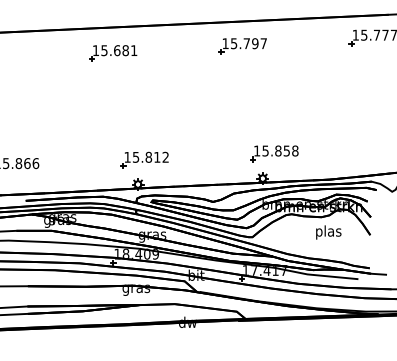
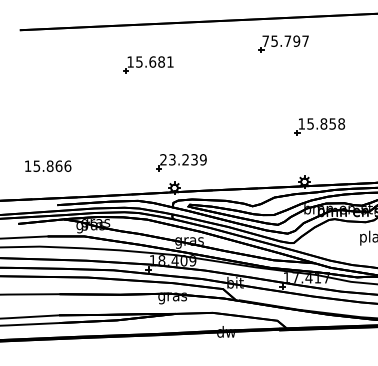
text: (225, 43) -> (265, 41), 15.797 -> 75.797
part: (113, 53) -> (148, 65), moved
part: (274, 153) -> (319, 126), moved
text: (146, 156) -> (183, 158), 15.812 -> 23.239

